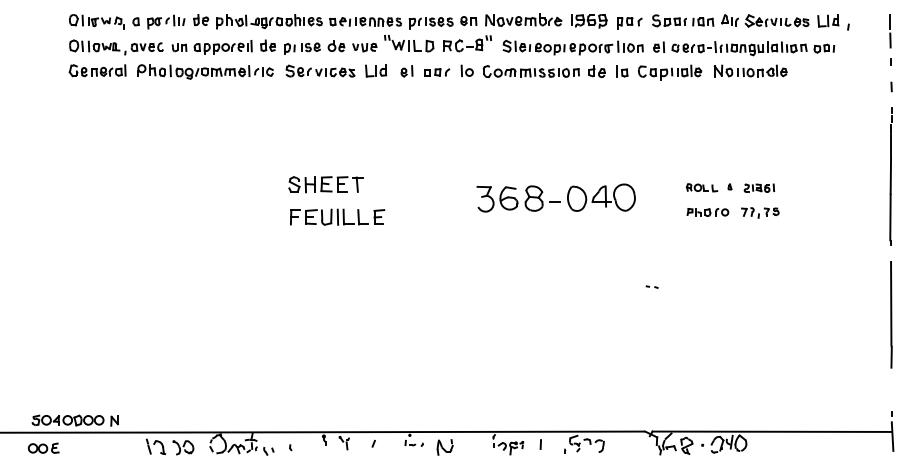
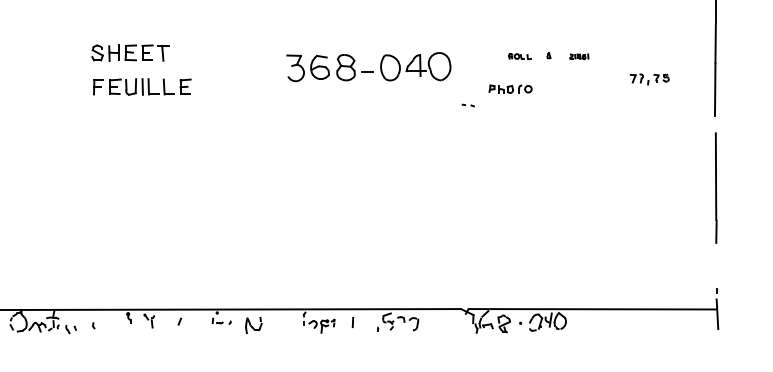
part: (701, 187) -> (519, 56), size x0.7
part: (758, 187) -> (578, 56), size x0.6
part: (707, 212) -> (510, 89), moved
part: (760, 212) -> (650, 78), moved
part: (651, 286) -> (467, 104), moved

